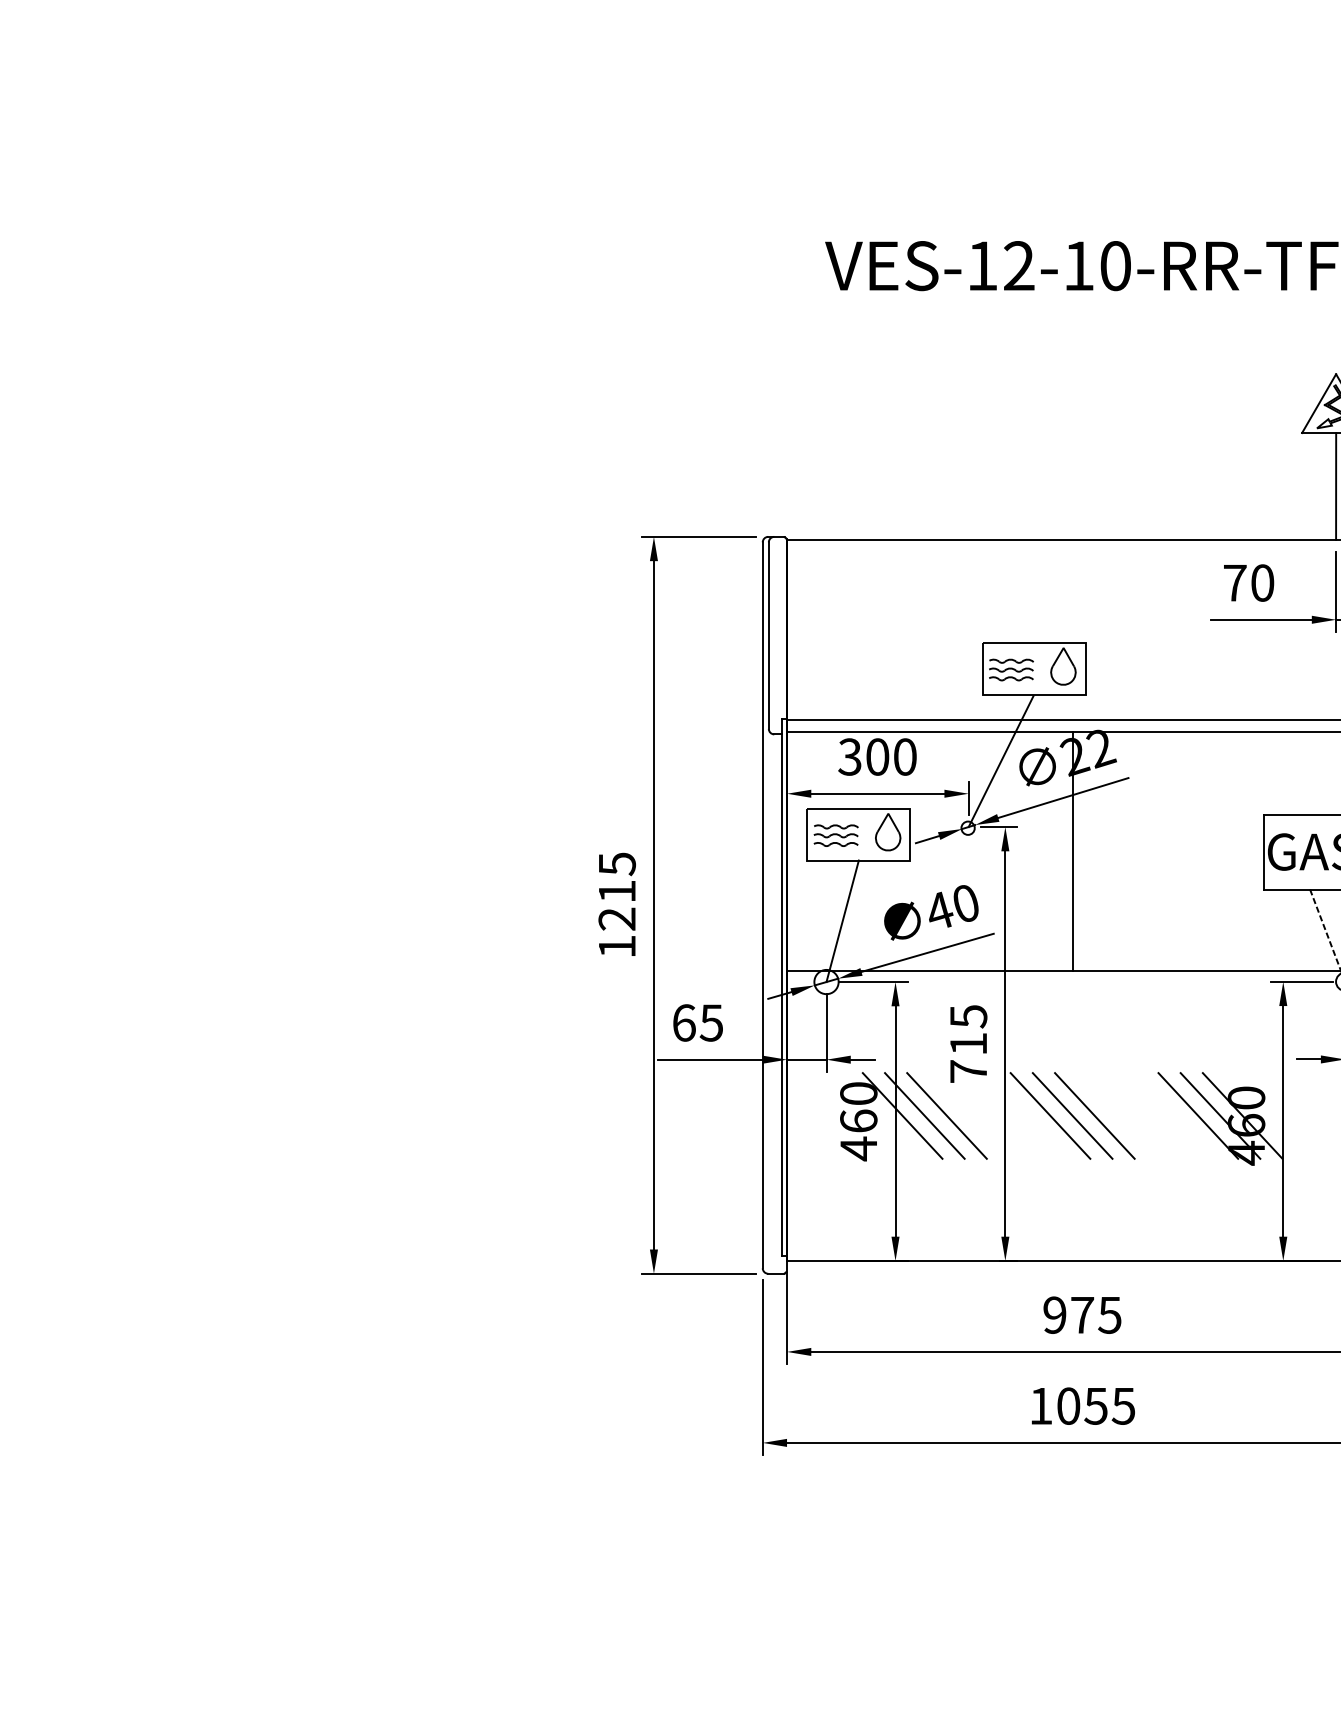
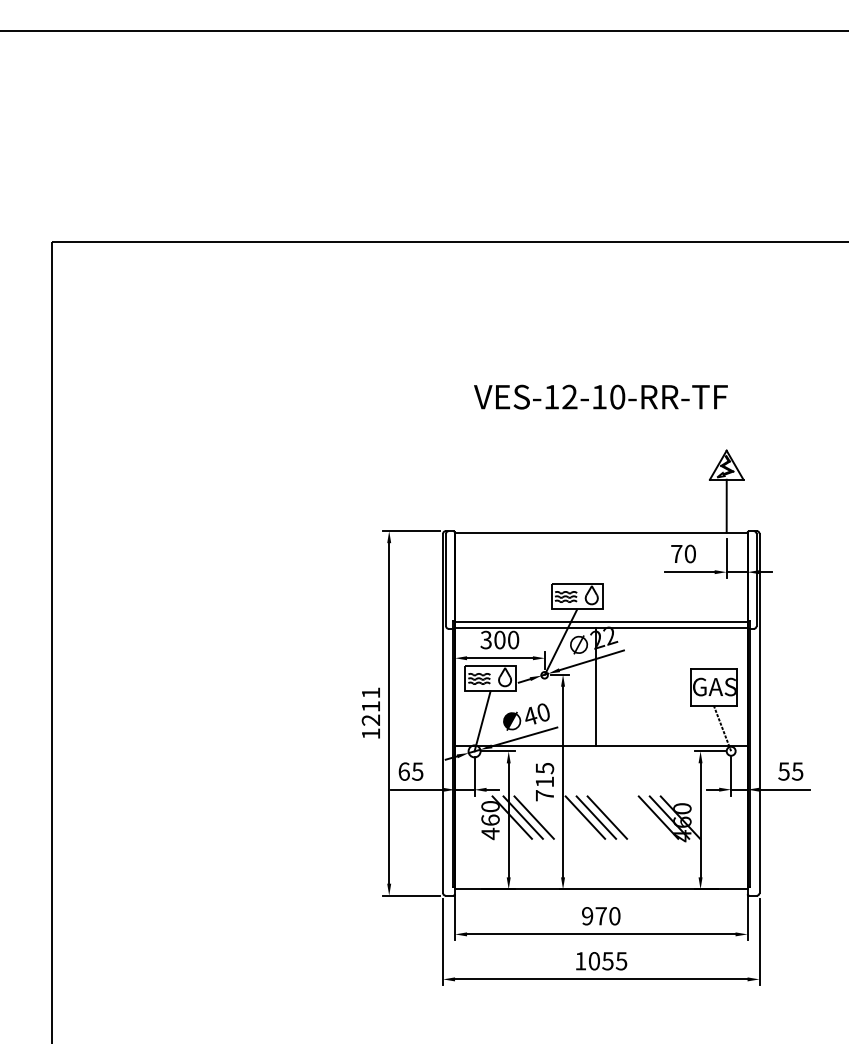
text: (618, 863) -> (371, 692), 1215 -> 1211
text: (1109, 1315) -> (614, 916), 975 -> 970

